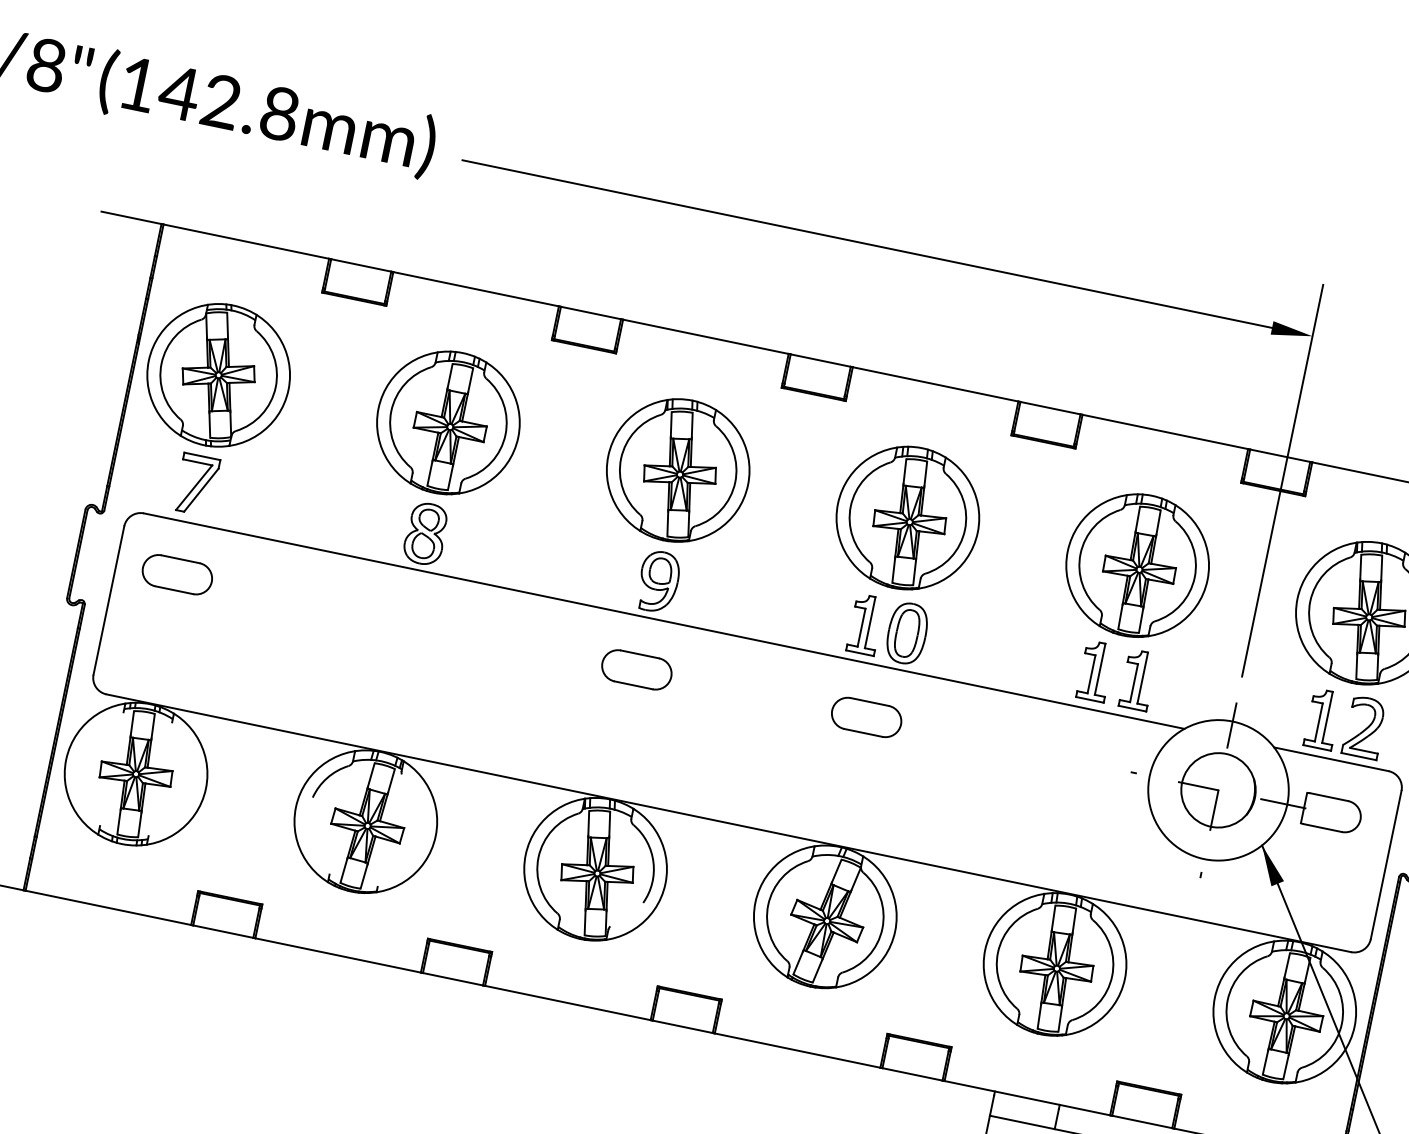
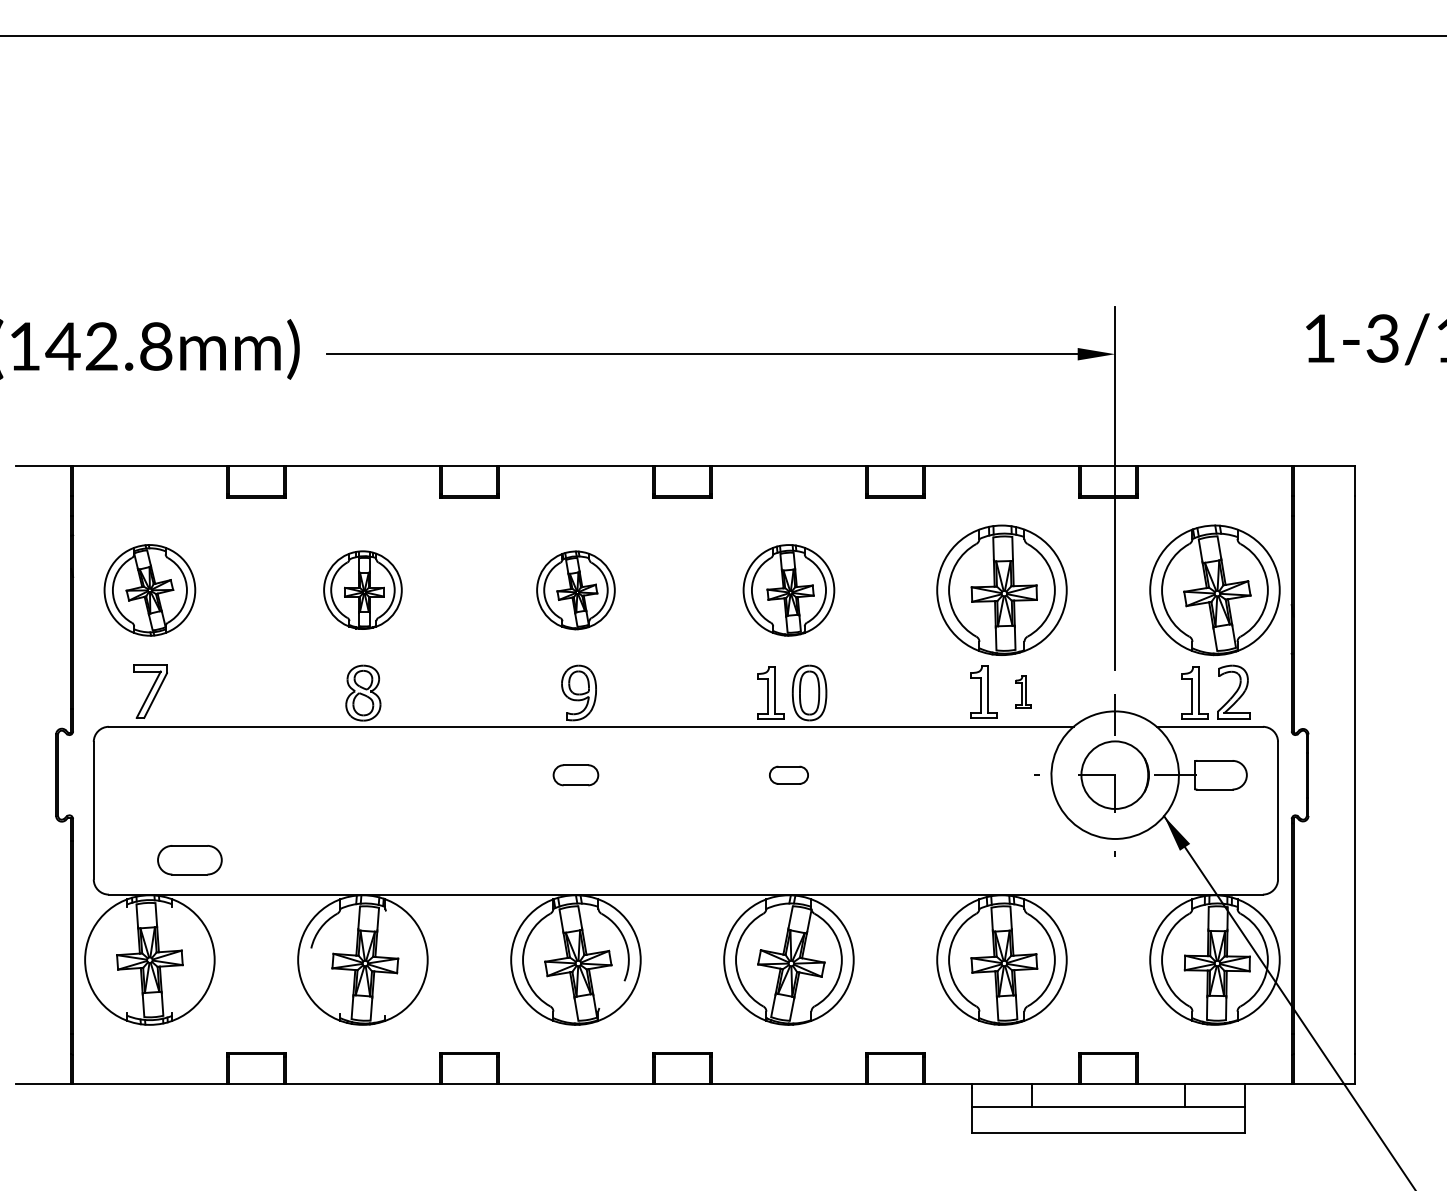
part: (218, 375) -> (149, 590), size x0.7
part: (448, 421) -> (362, 589), size x0.6
part: (677, 470) -> (575, 590), size x0.6
part: (907, 518) -> (788, 590), size x0.7
part: (176, 574) -> (189, 860), moved
part: (636, 670) -> (575, 775), size x0.7
part: (1138, 679) -> (1023, 691), size x0.6
part: (866, 717) -> (788, 775), size x0.6

